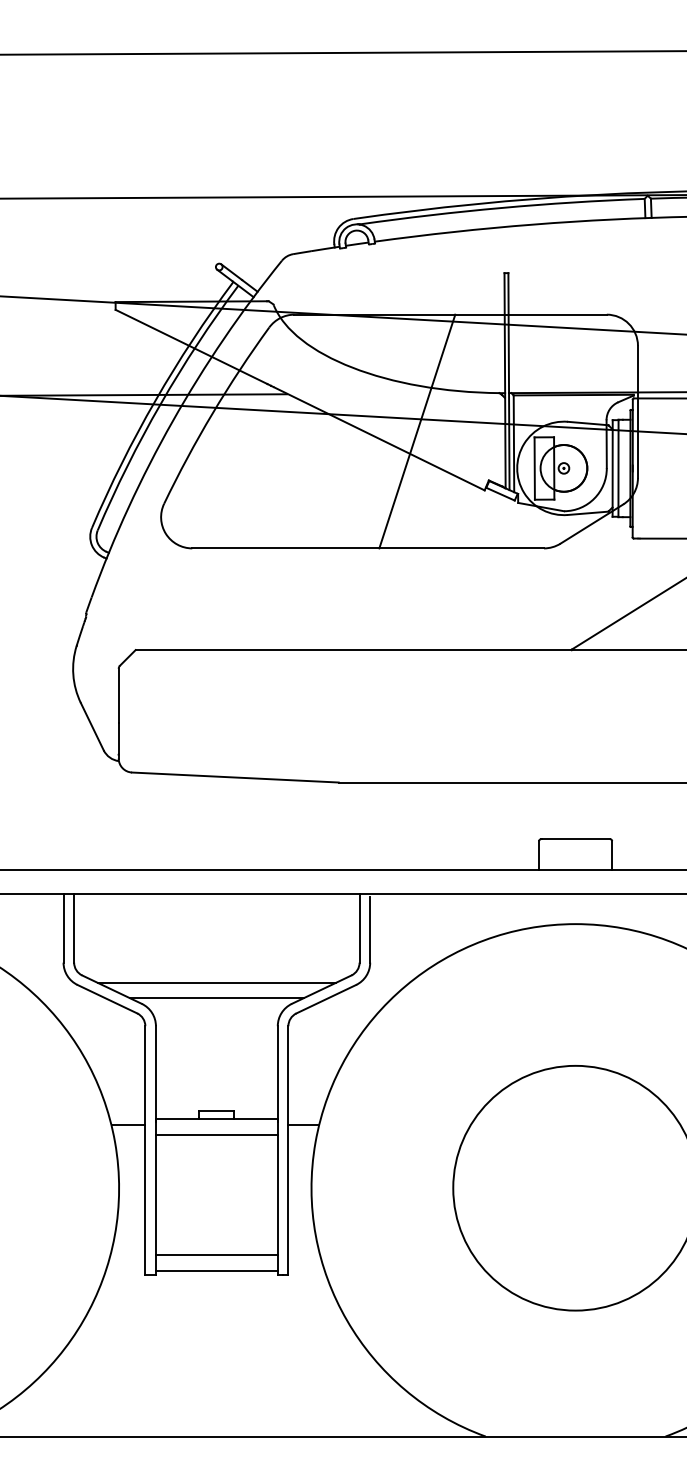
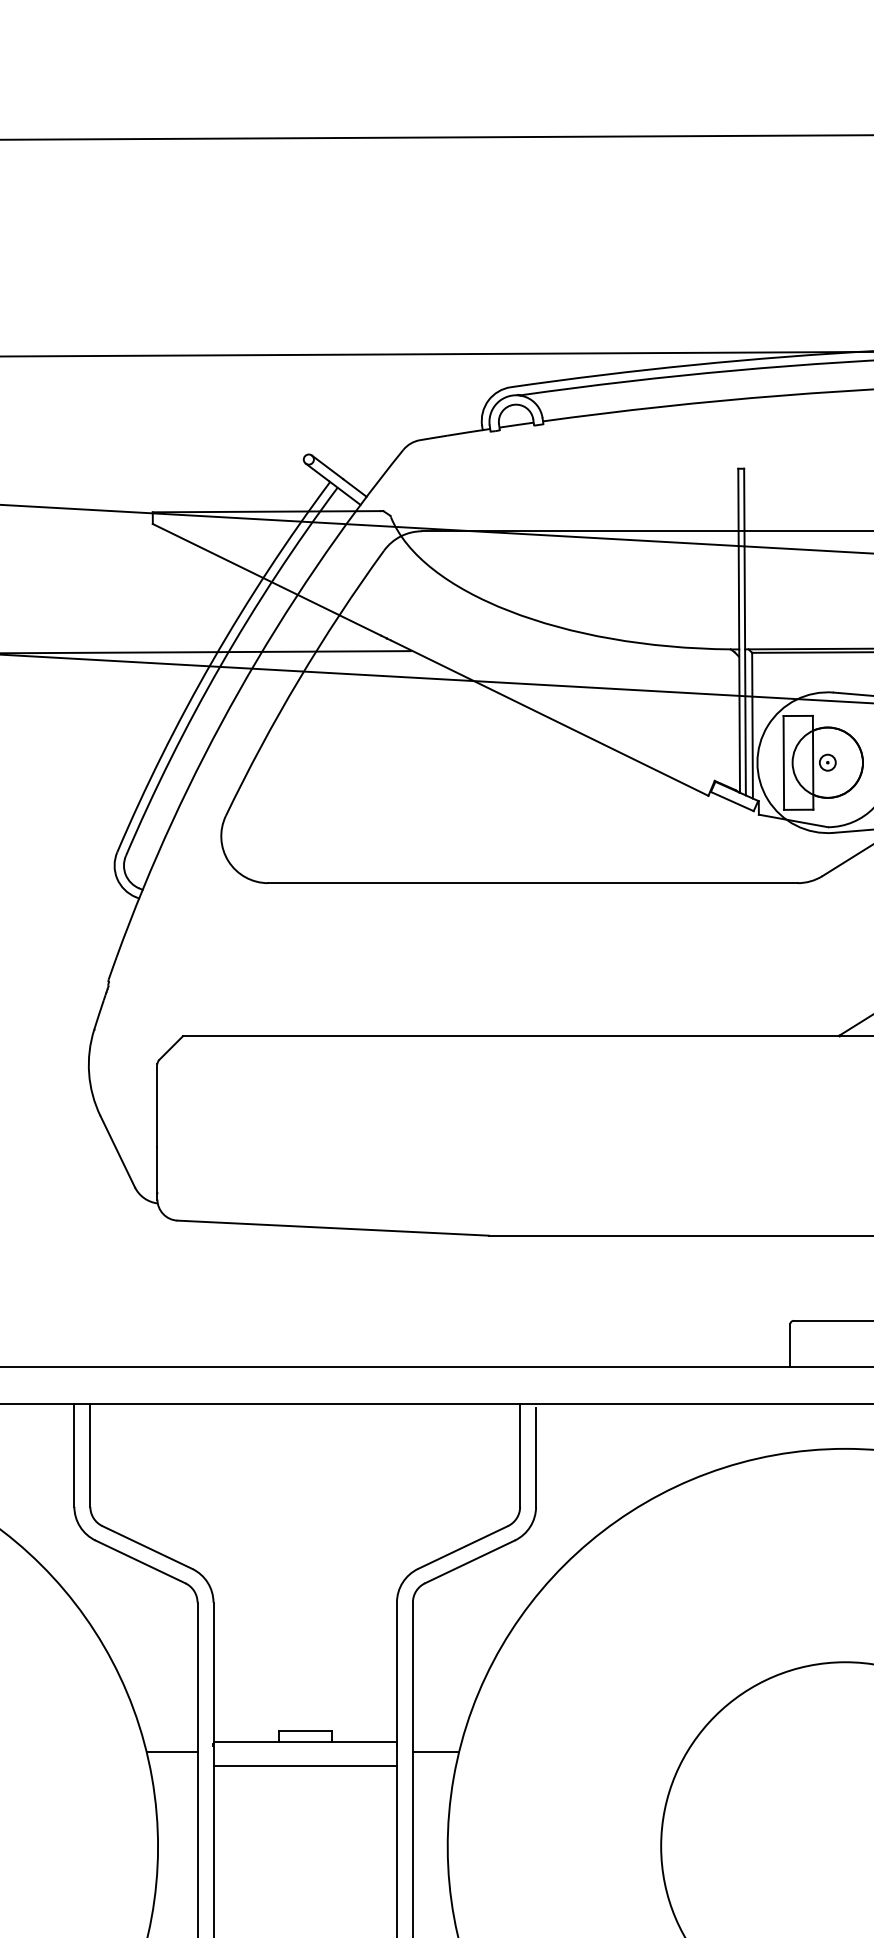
line: (417, 431) -> (607, 707), removed
line: (216, 982) -> (304, 1536), removed
line: (216, 998) -> (304, 1560), removed

